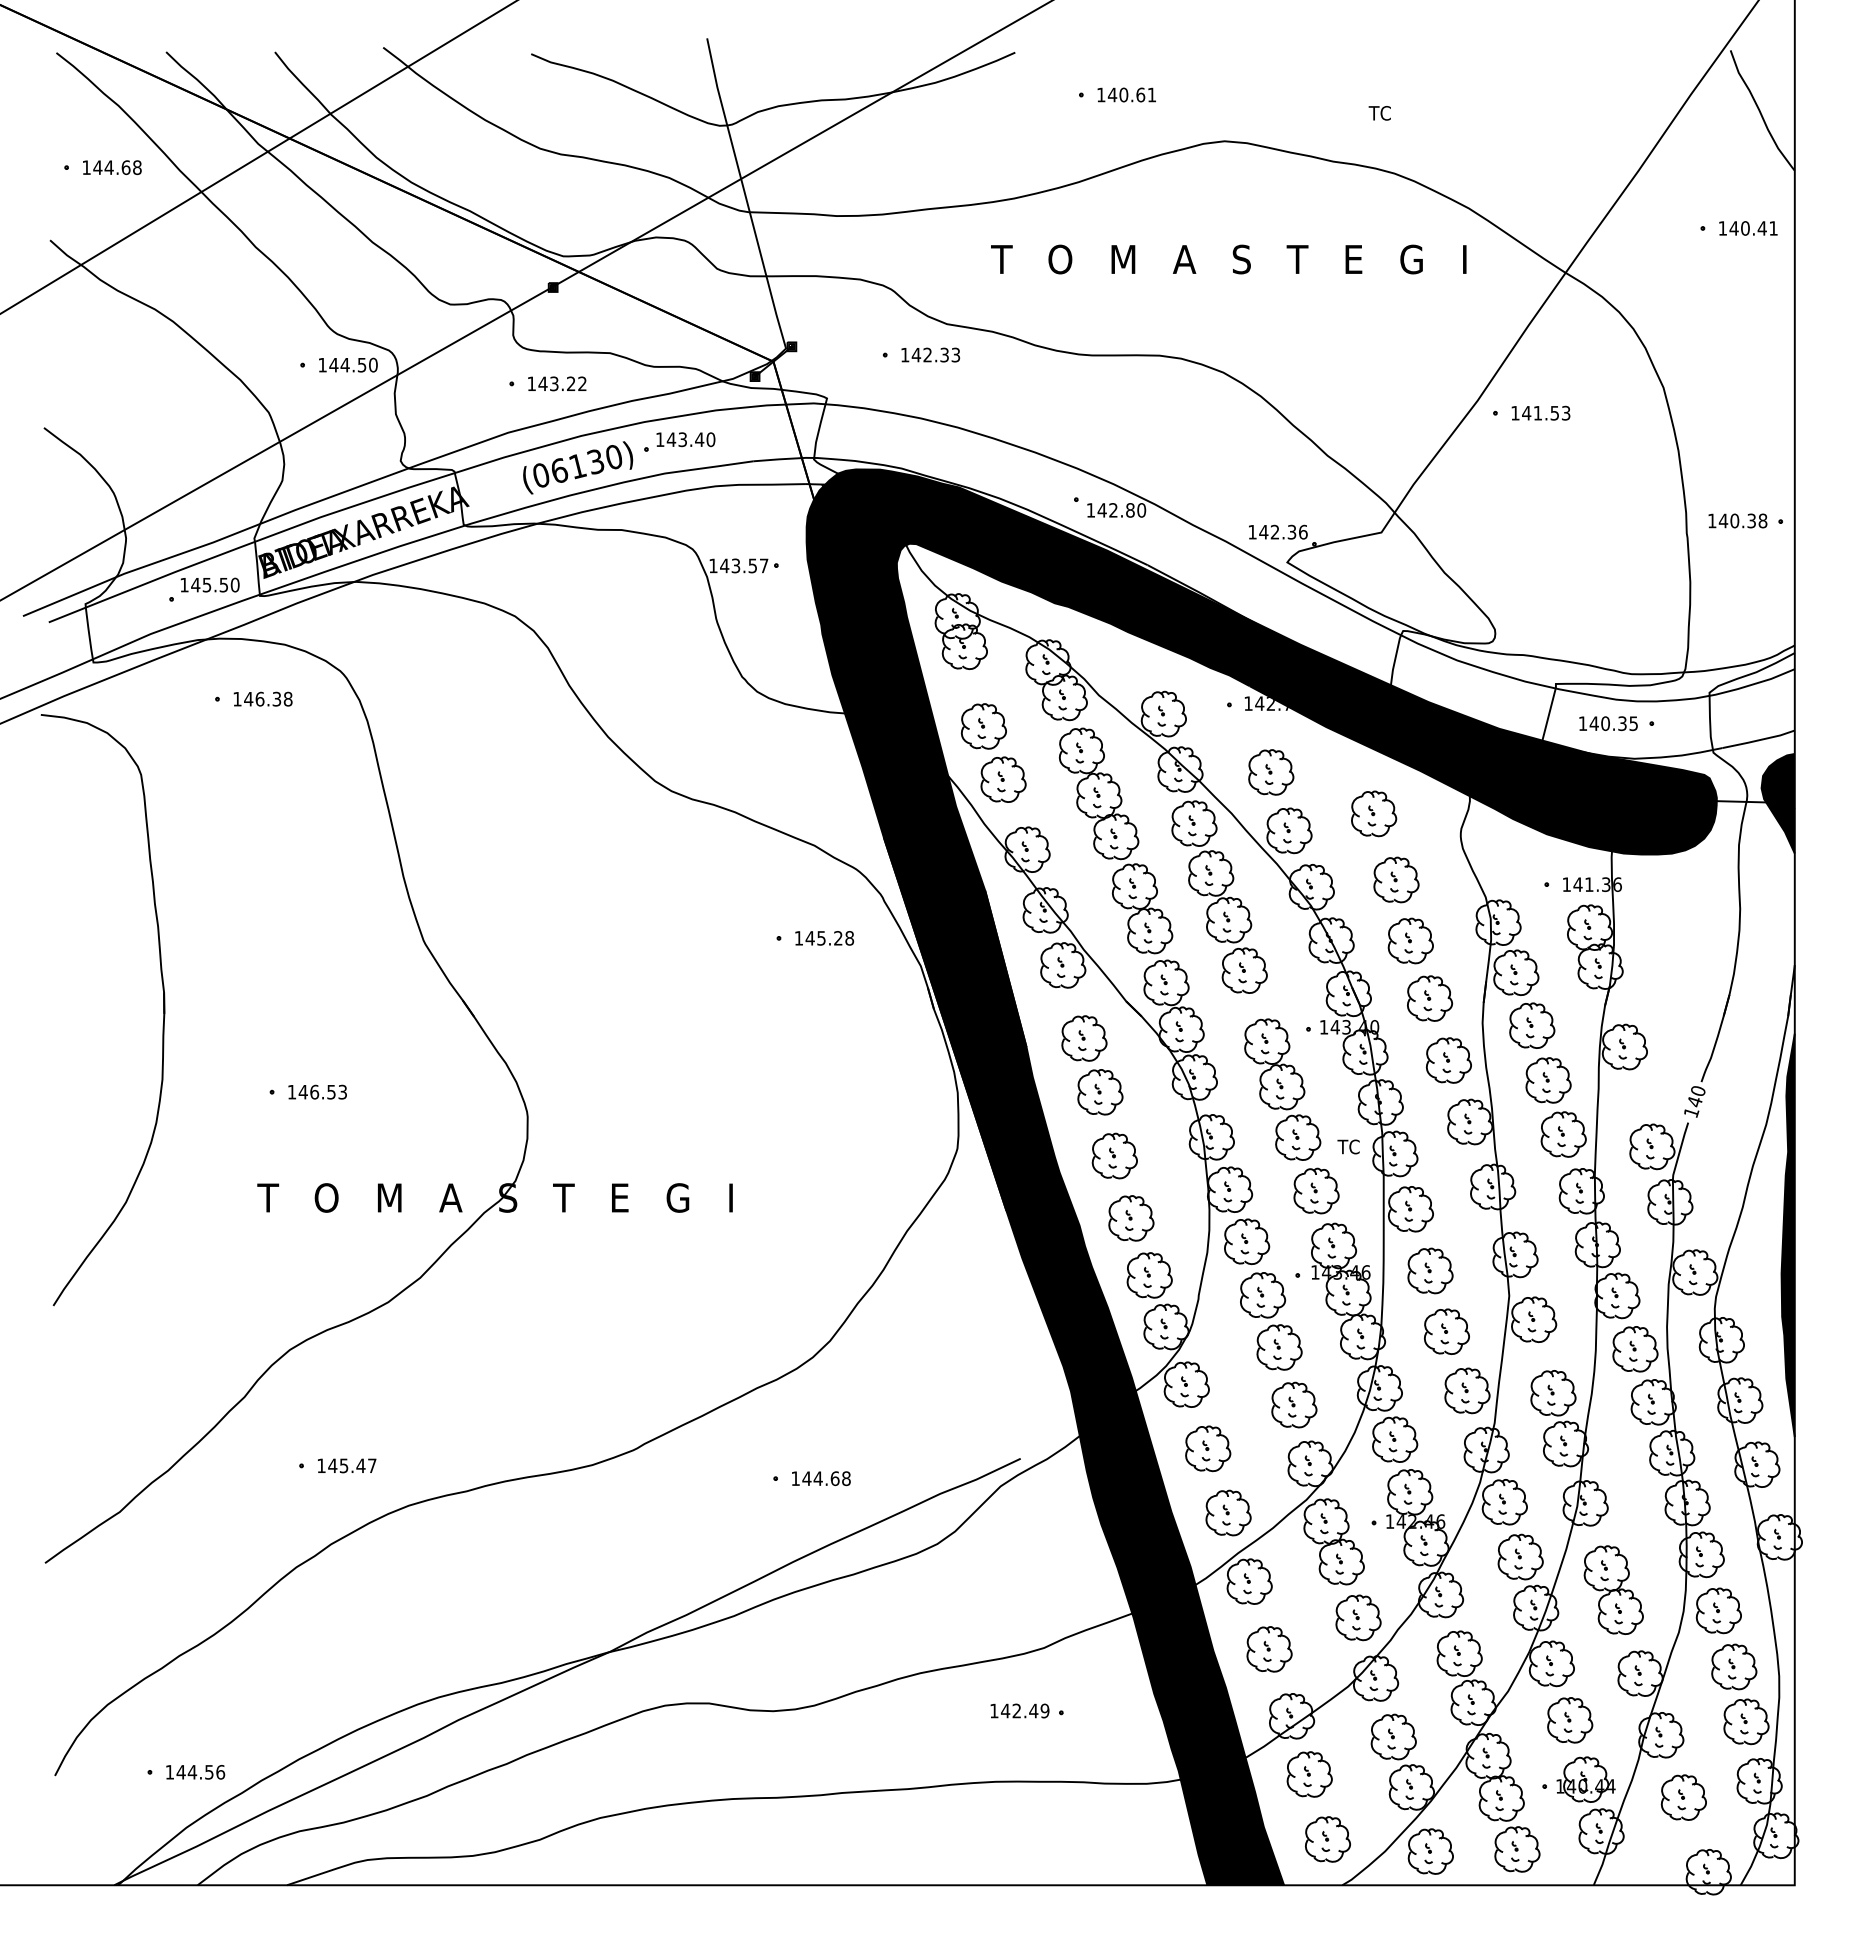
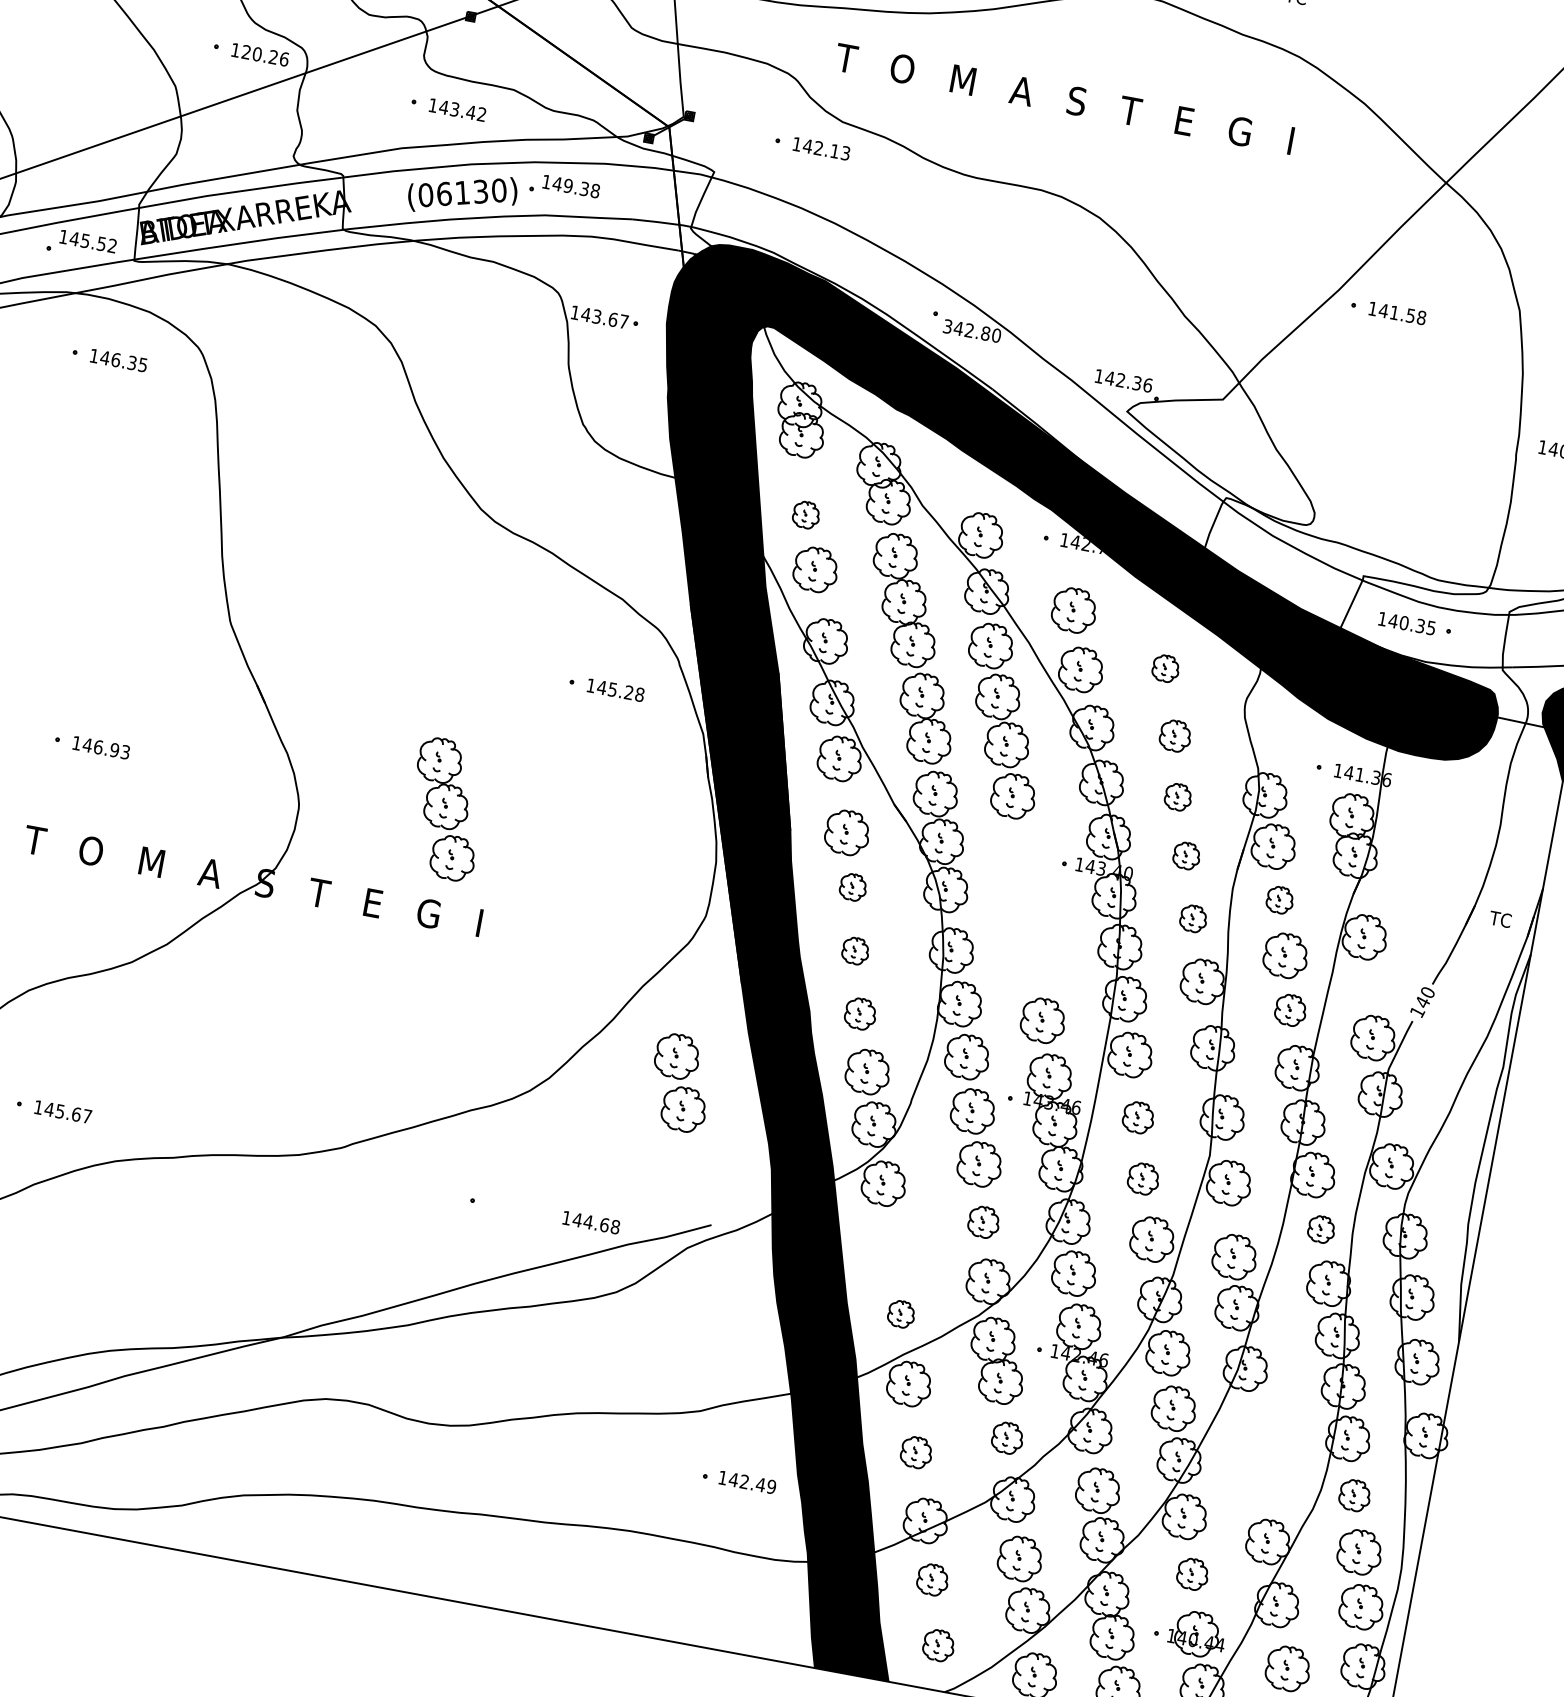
text: (1228, 259) -> (1064, 98), moved
text: (944, 354) -> (834, 150), 142.33 -> 142.13
text: (353, 364) -> (265, 55), 144.50 -> 120.26
text: (570, 383) -> (470, 112), 143.22 -> 143.42
text: (1565, 413) -> (1420, 318), 141.53 -> 141.58
text: (696, 439) -> (581, 188), 143.40 -> 149.38
text: (1090, 510) -> (947, 326), 142.80 -> 342.80
text: (752, 565) -> (612, 319), 143.57 -> 143.67
text: (234, 584) -> (111, 245), 145.50 -> 145.52
text: (287, 698) -> (142, 364), 146.38 -> 146.35
part: (983, 726) -> (806, 515), size x0.6
part: (1374, 813) -> (1166, 668), size x0.6
part: (1396, 879) -> (1175, 735), size x0.7
part: (1410, 940) -> (1178, 796), size x0.6
part: (1430, 998) -> (1187, 855), size x0.6
part: (1532, 1025) -> (1280, 900), size x0.6
part: (1448, 1060) -> (1193, 918), size x0.6
part: (1282, 1089) -> (446, 809), moved
text: (331, 1091) -> (114, 749), 146.53 -> 146.93
part: (1100, 1092) -> (853, 887), size x0.6
part: (1563, 1134) -> (1290, 1010), size x0.7
text: (1348, 1146) -> (1500, 918), moved
part: (1114, 1155) -> (855, 950), size x0.6
part: (1131, 1218) -> (860, 1014), size x0.7
fill: (1787, 1235) -> (1487, 1147), removed
part: (1430, 1270) -> (1138, 1117), size x0.7
part: (963, 1321) -> (680, 1083), added
part: (1446, 1331) -> (1143, 1178), size x0.7
part: (1635, 1349) -> (1321, 1229), size x0.6
part: (1294, 1404) -> (984, 1221), size x0.7
part: (1208, 1448) -> (893, 1248), removed
text: (360, 1465) -> (76, 1114), 145.47 -> 145.67
text: (821, 1478) -> (591, 1222), moved
part: (1228, 1512) -> (901, 1313), size x0.6
part: (1613, 1589) -> (1257, 1456), removed
part: (1718, 1610) -> (1354, 1495), size x0.7
part: (1358, 1617) -> (1007, 1437), size x0.7
part: (1269, 1649) -> (916, 1452), size x0.7
text: (1019, 1710) -> (747, 1481), moved
part: (1570, 1720) -> (1193, 1574), size x0.7
part: (1309, 1774) -> (932, 1579), size x0.7
part: (1327, 1839) -> (938, 1645), size x0.7

